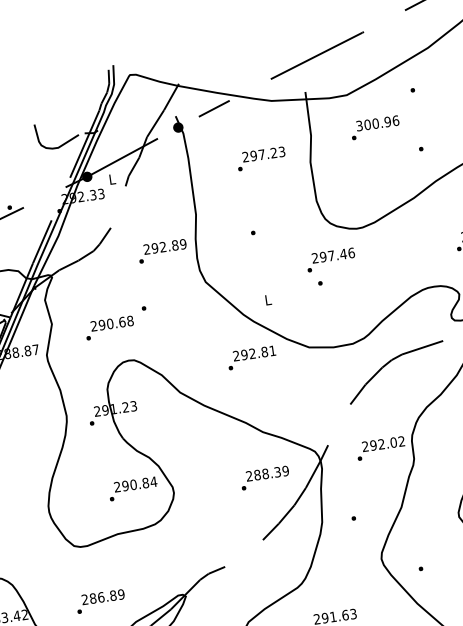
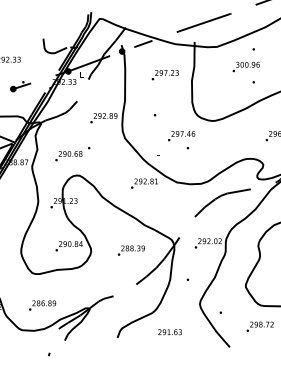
text: (373, 127) -> (245, 66), moved
text: (330, 260) -> (181, 136), moved
text: (263, 477) -> (130, 250), moved

